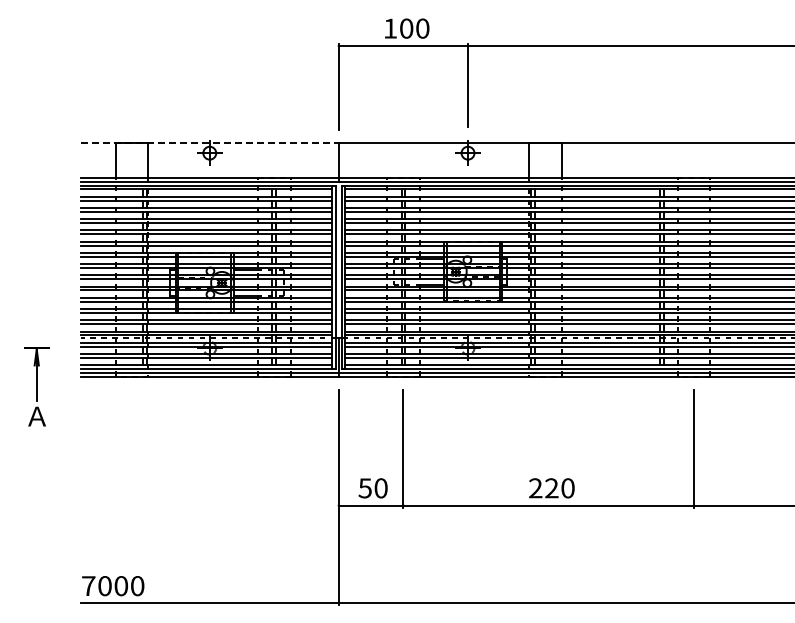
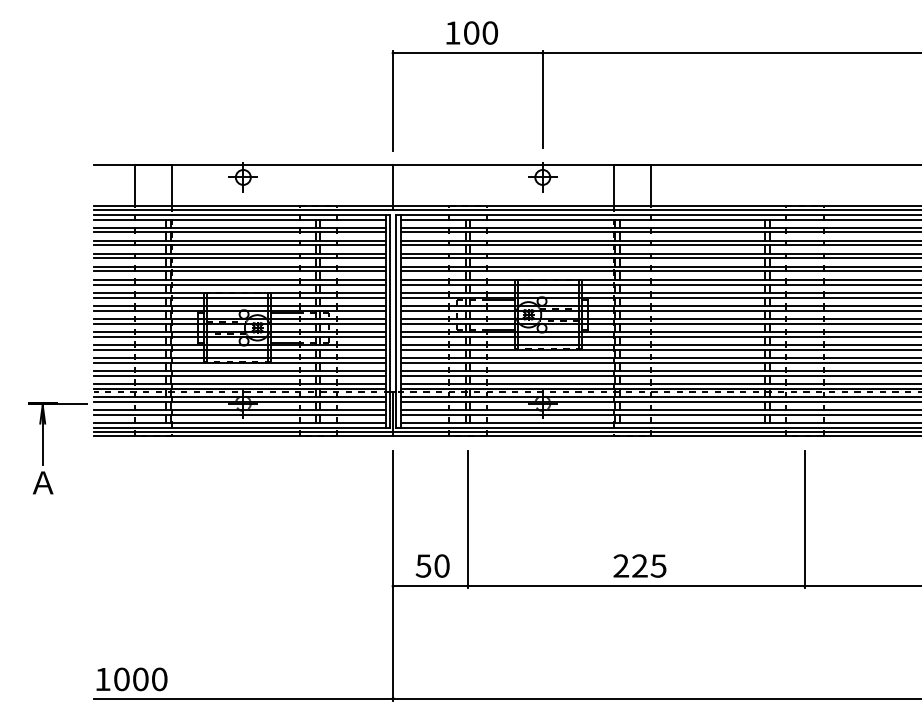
line: (210, 142) -> (244, 165), dashed -> solid
line: (62, 348) -> (72, 403), added
text: (567, 488) -> (658, 566), 220 -> 225
text: (88, 585) -> (102, 678), 7000 -> 1000

